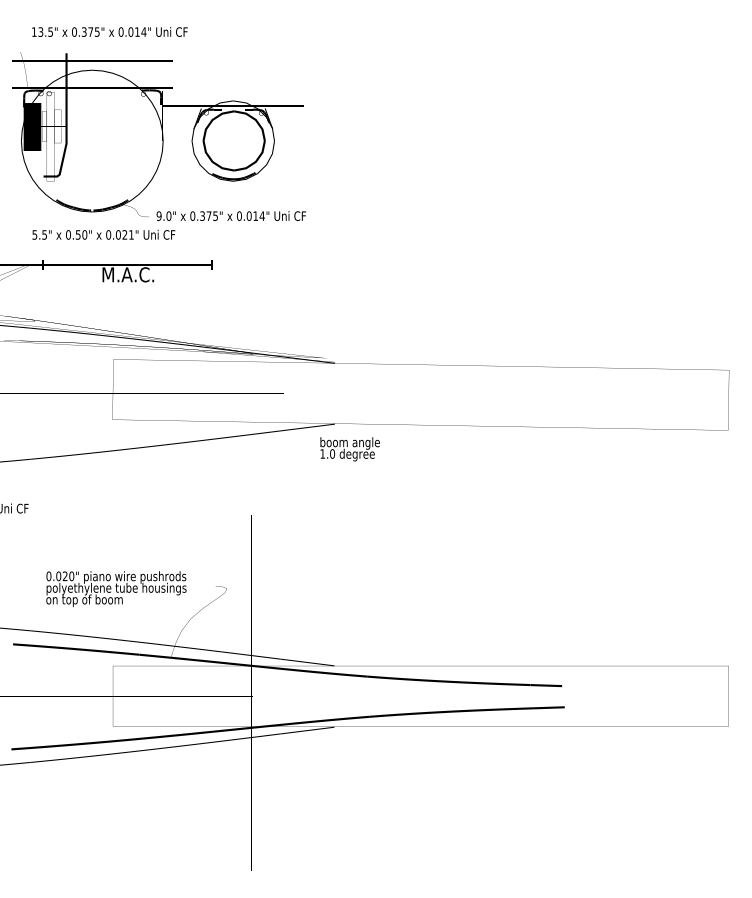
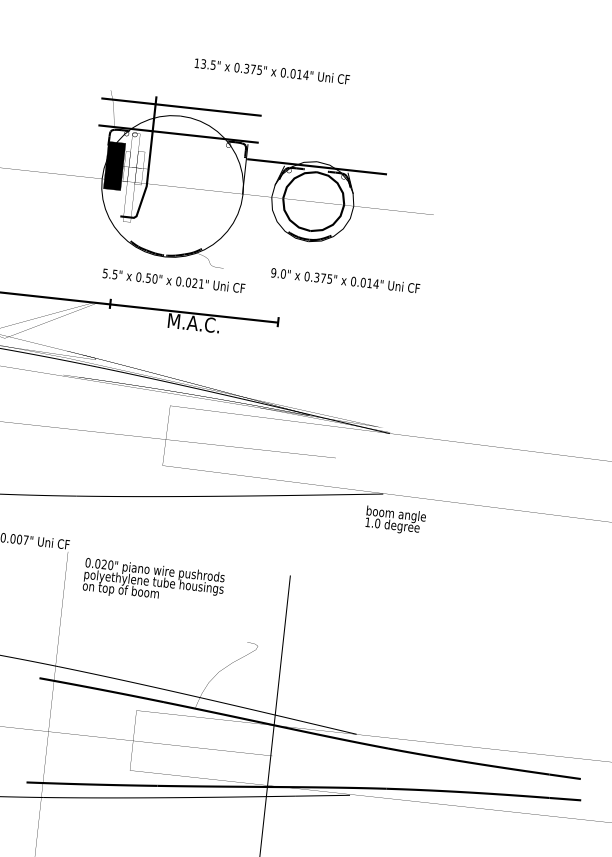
text: (109, 31) -> (271, 70), moved
text: (230, 215) -> (344, 279), moved
text: (116, 588) -> (153, 582), moved

